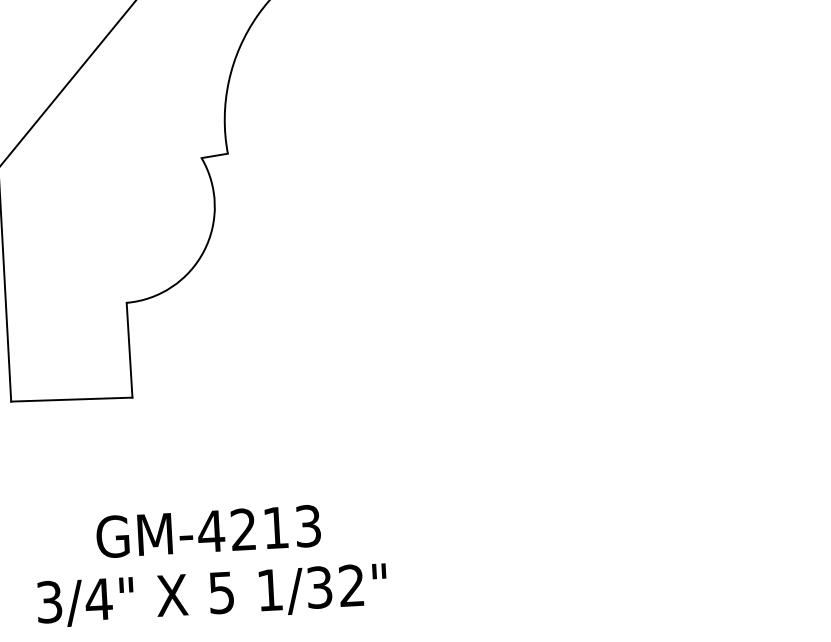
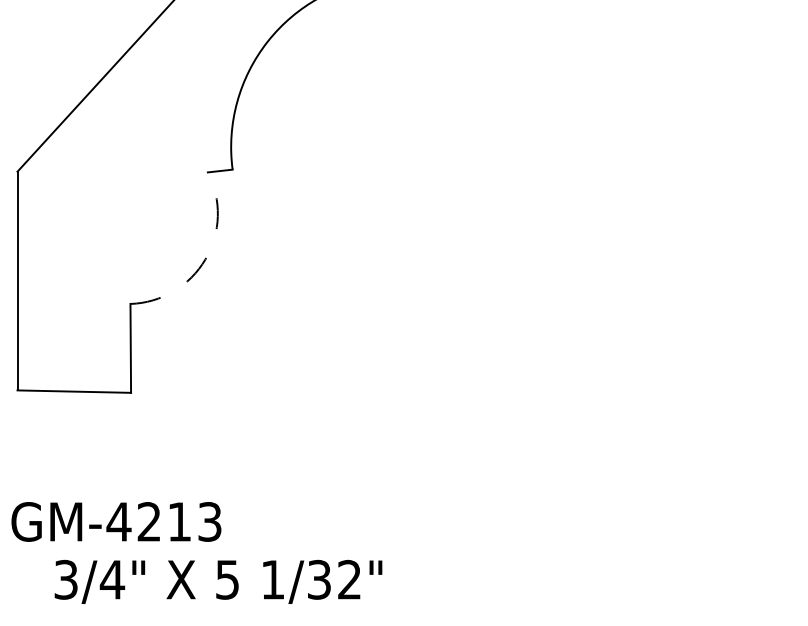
arc: (204, 251) -> (205, 259), solid -> dashed
text: (208, 531) -> (116, 521), moved
text: (212, 595) -> (218, 581), moved

